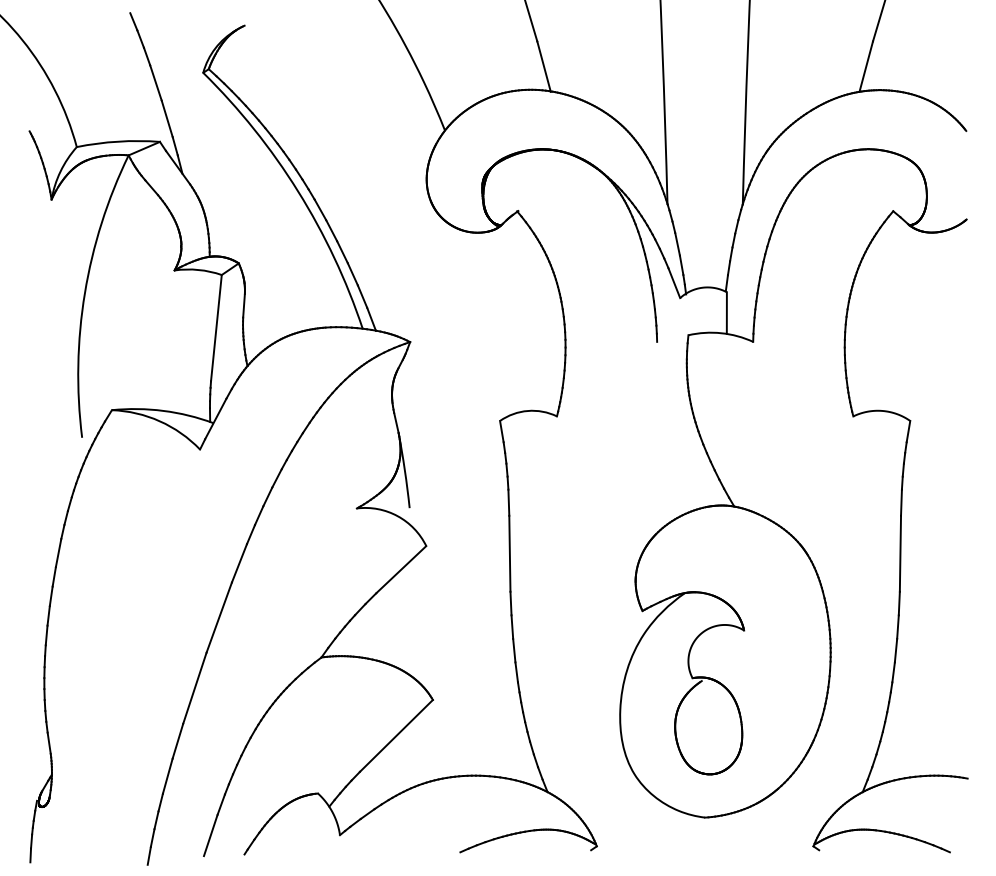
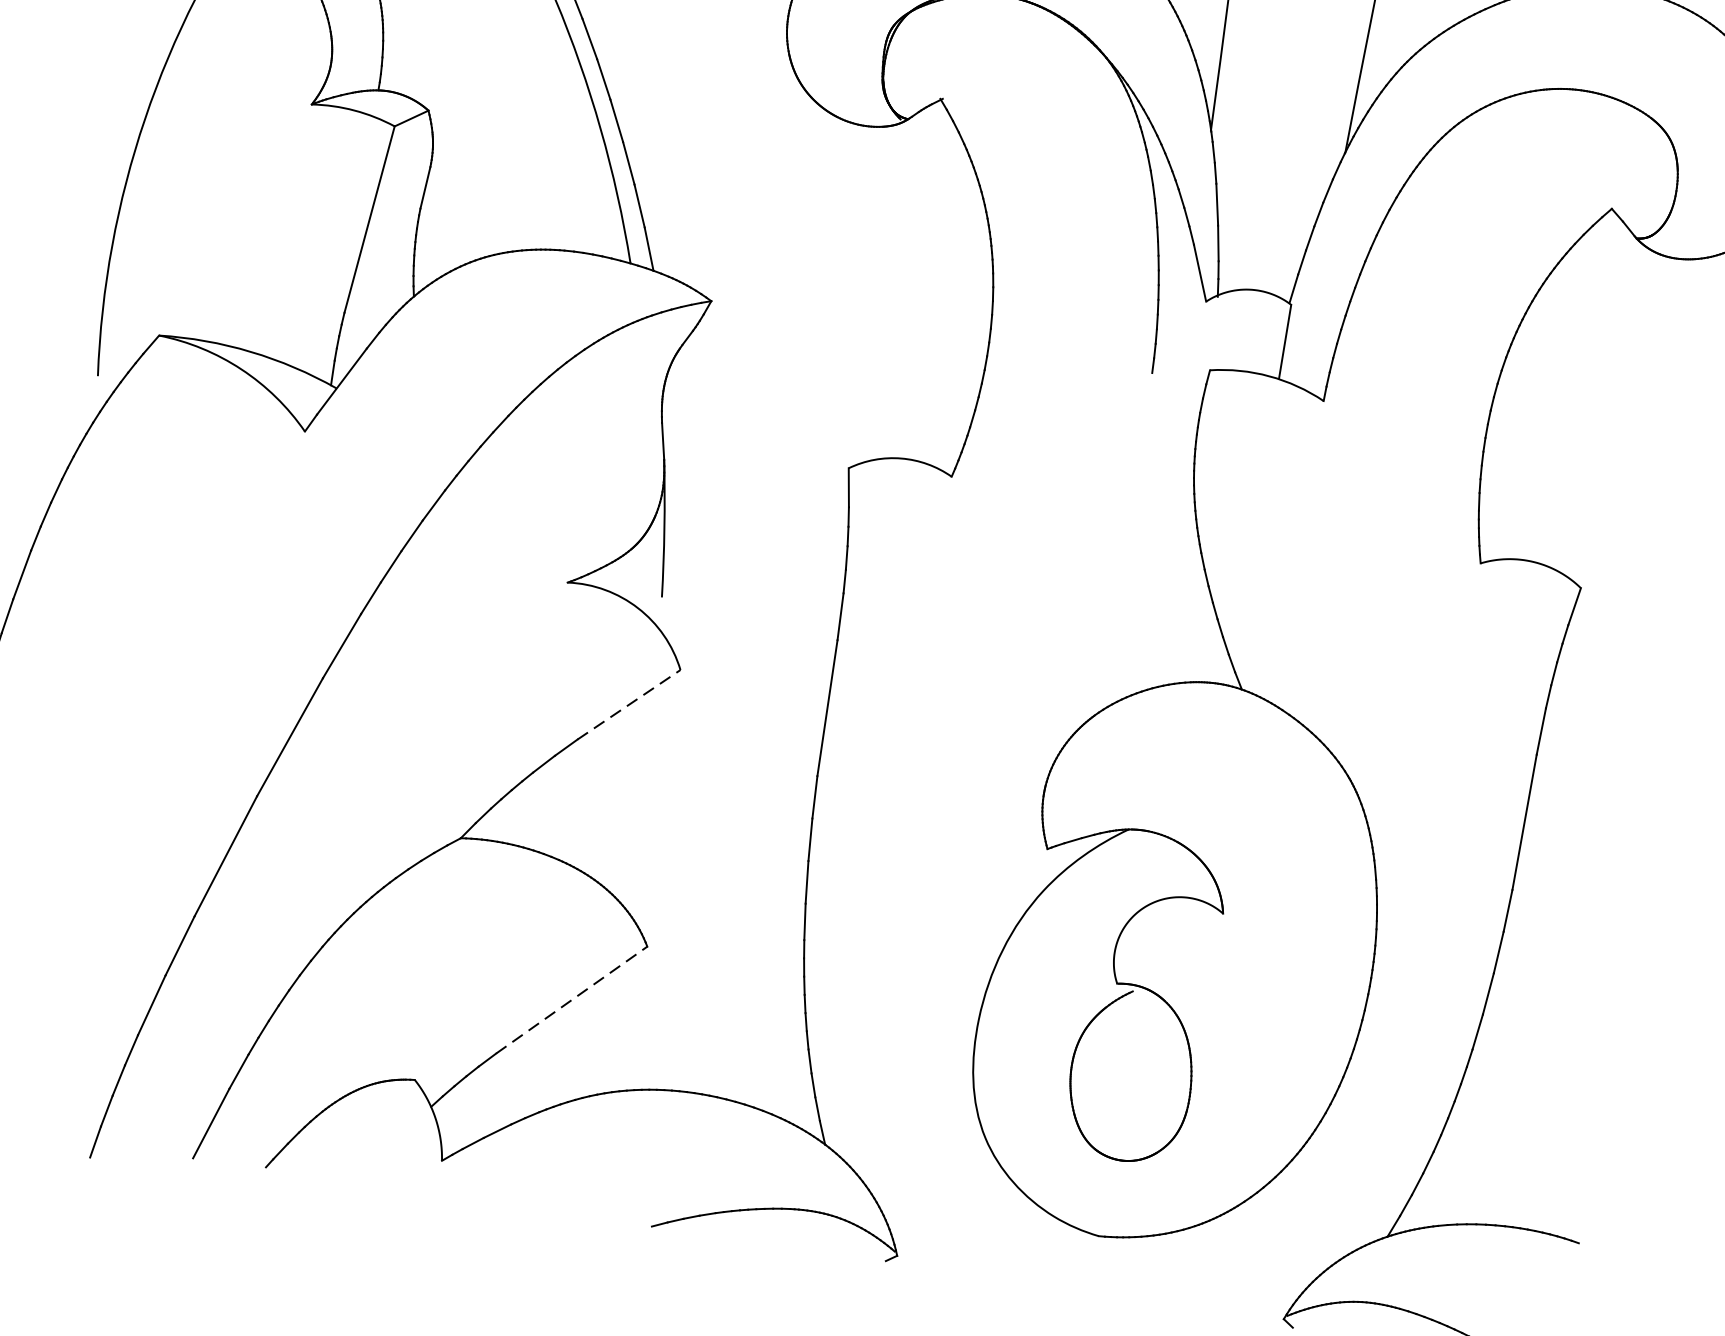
line: (401, 569) -> (629, 704), solid -> dashed
line: (396, 735) -> (571, 999), solid -> dashed

